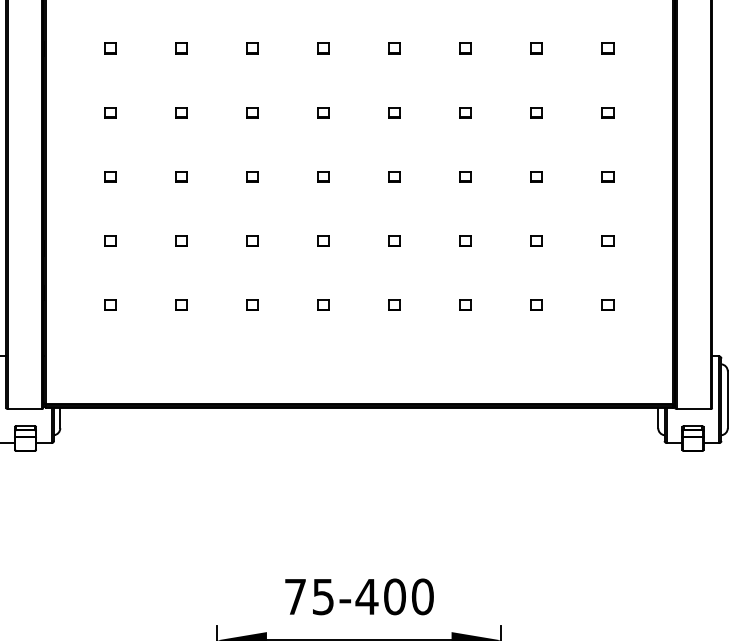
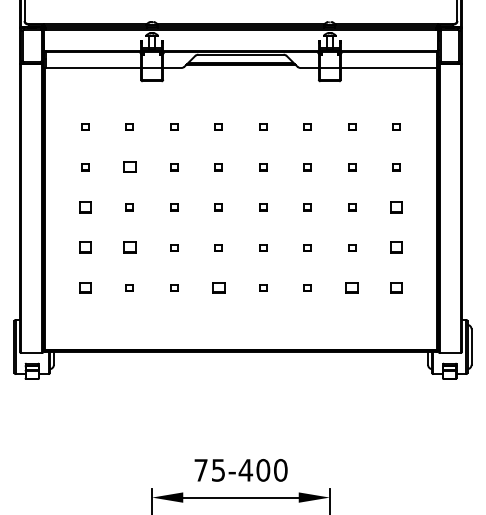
part: (181, 112) -> (129, 167), size x1.6
part: (110, 176) -> (85, 207), size x1.6
part: (607, 176) -> (396, 207), size x1.6
part: (110, 240) -> (85, 247), size x1.6
part: (181, 240) -> (129, 247), size x1.6
part: (607, 240) -> (396, 247), size x1.6
part: (110, 304) -> (85, 287), size x1.6
part: (323, 304) -> (218, 287), size x1.6
part: (537, 304) -> (352, 287), size x1.6
part: (607, 304) -> (396, 287), size x1.6

